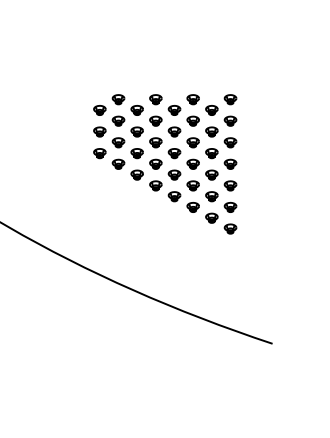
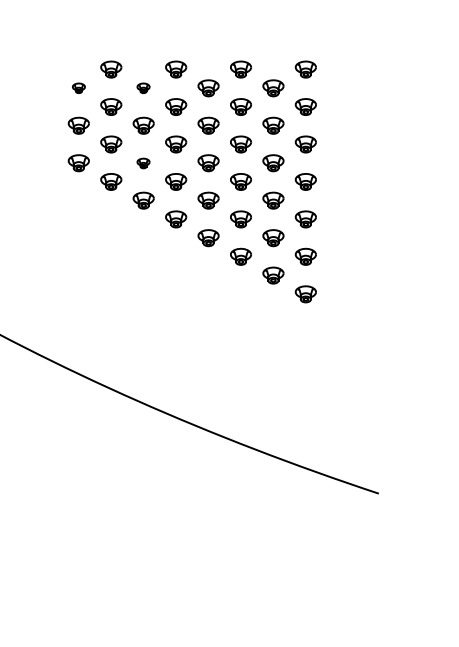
part: (99, 110) -> (78, 88), size x0.6
part: (136, 110) -> (142, 88), size x0.6
part: (136, 153) -> (142, 163), size x0.6

